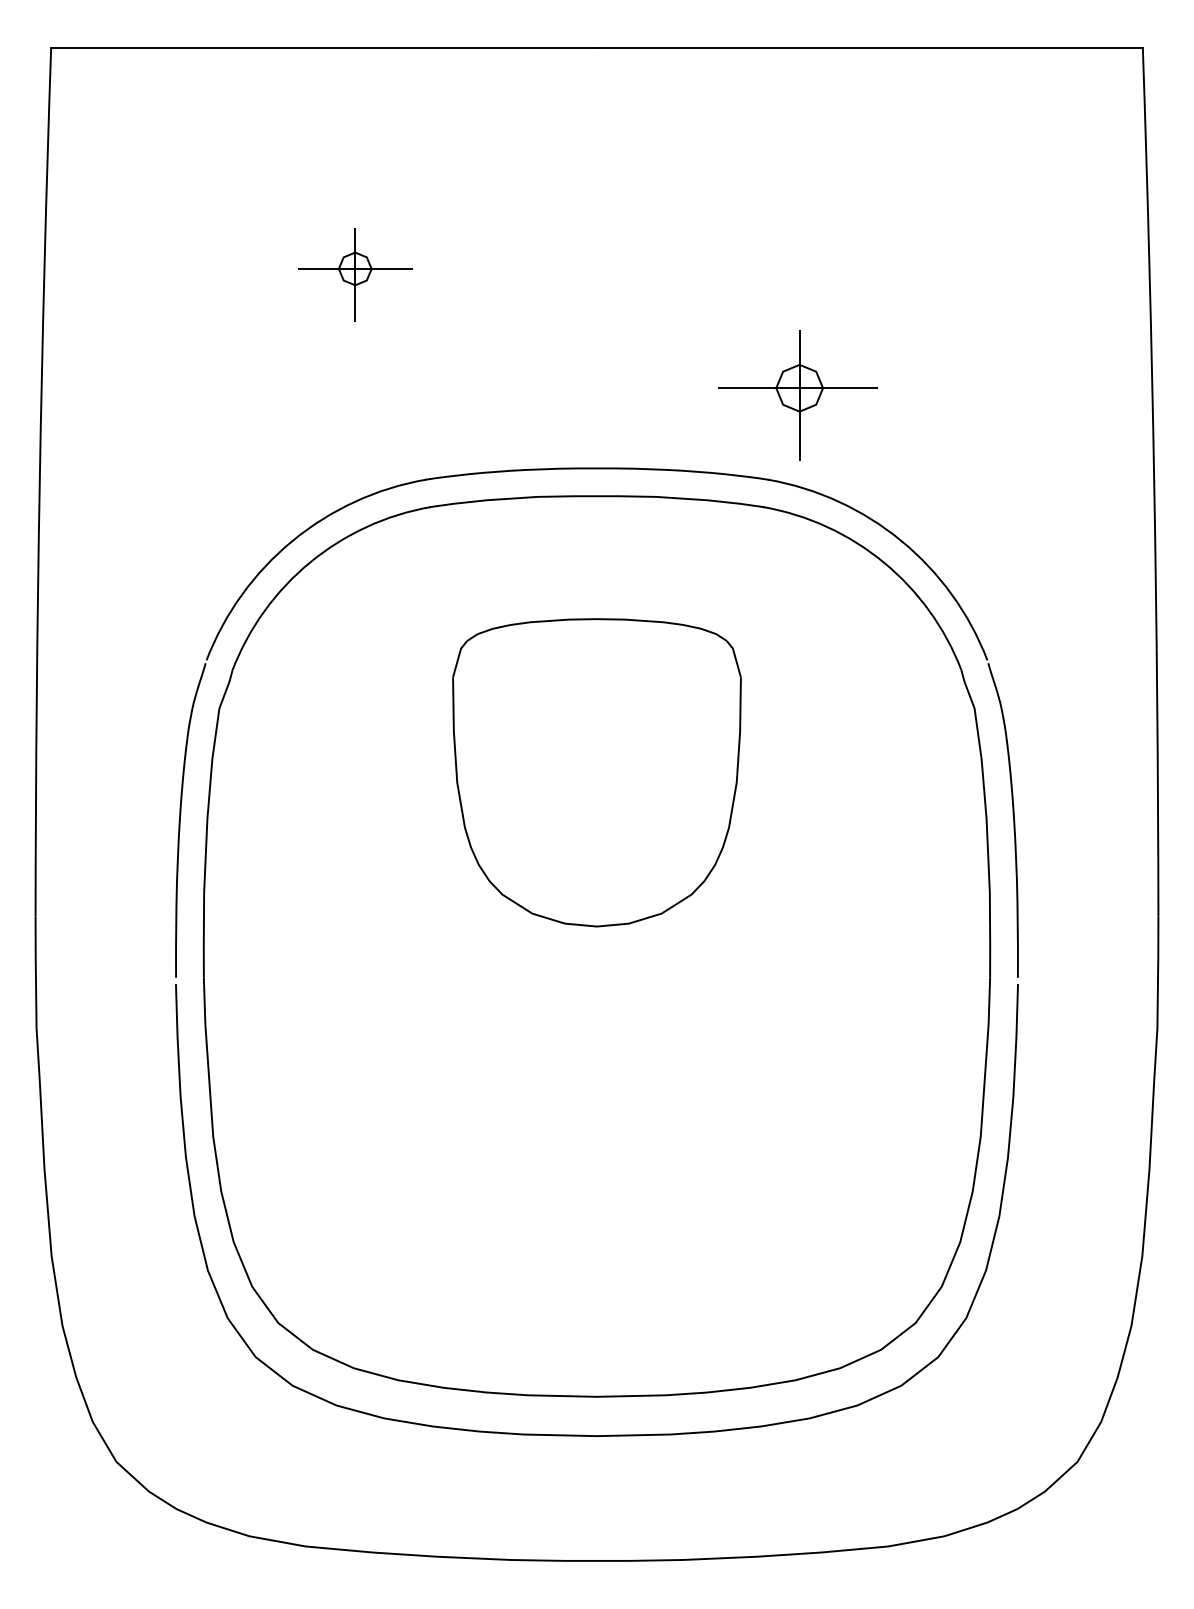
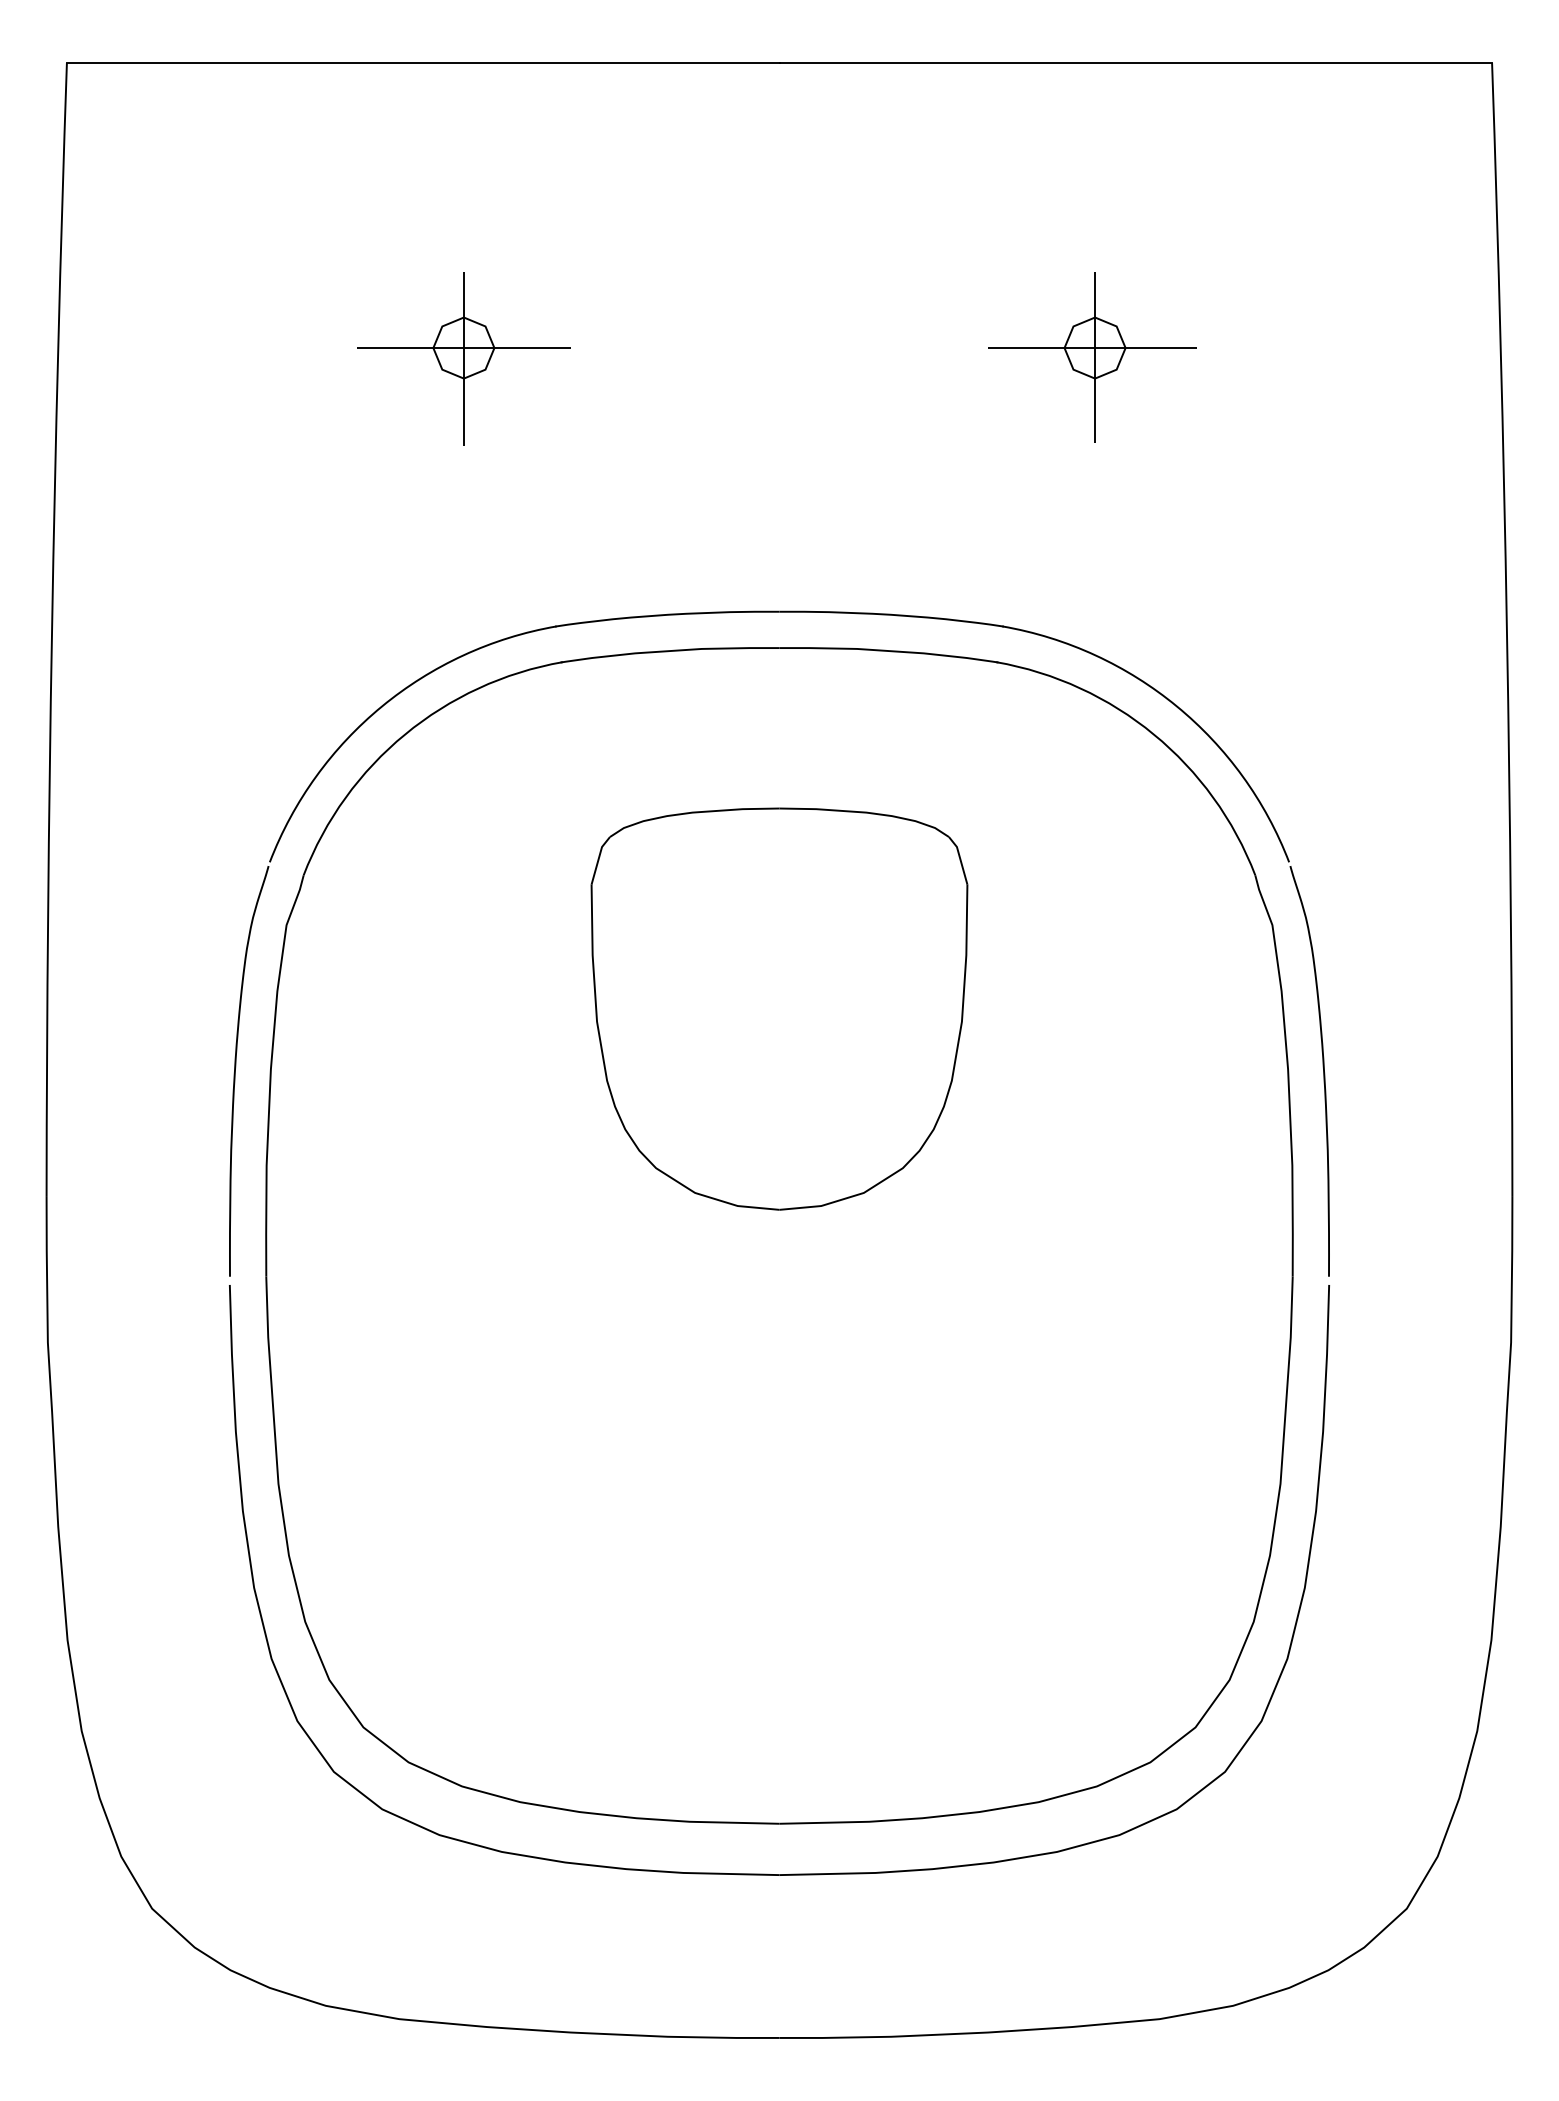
part: (354, 274) -> (463, 358), size x1.43
part: (797, 395) -> (1092, 357), moved

